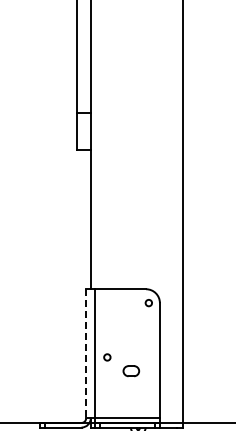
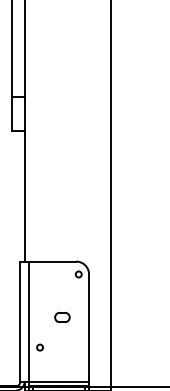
line: (86, 353) -> (20, 321), dashed -> solid
circle: (107, 357) -> (40, 347), moved
part: (131, 371) -> (62, 317), moved

